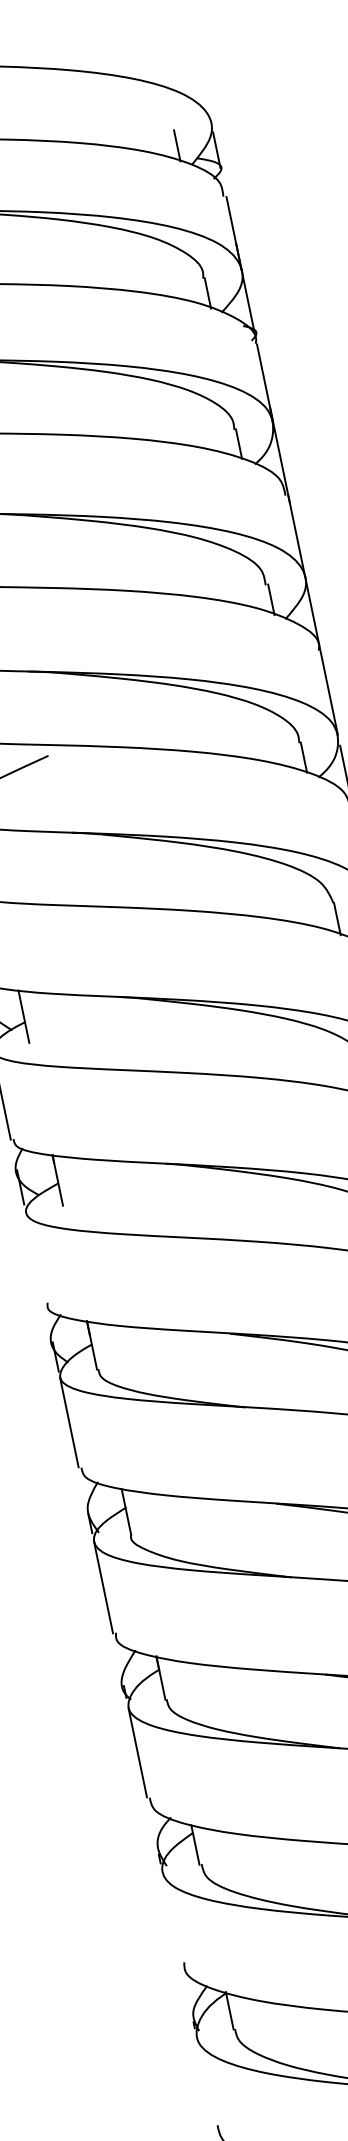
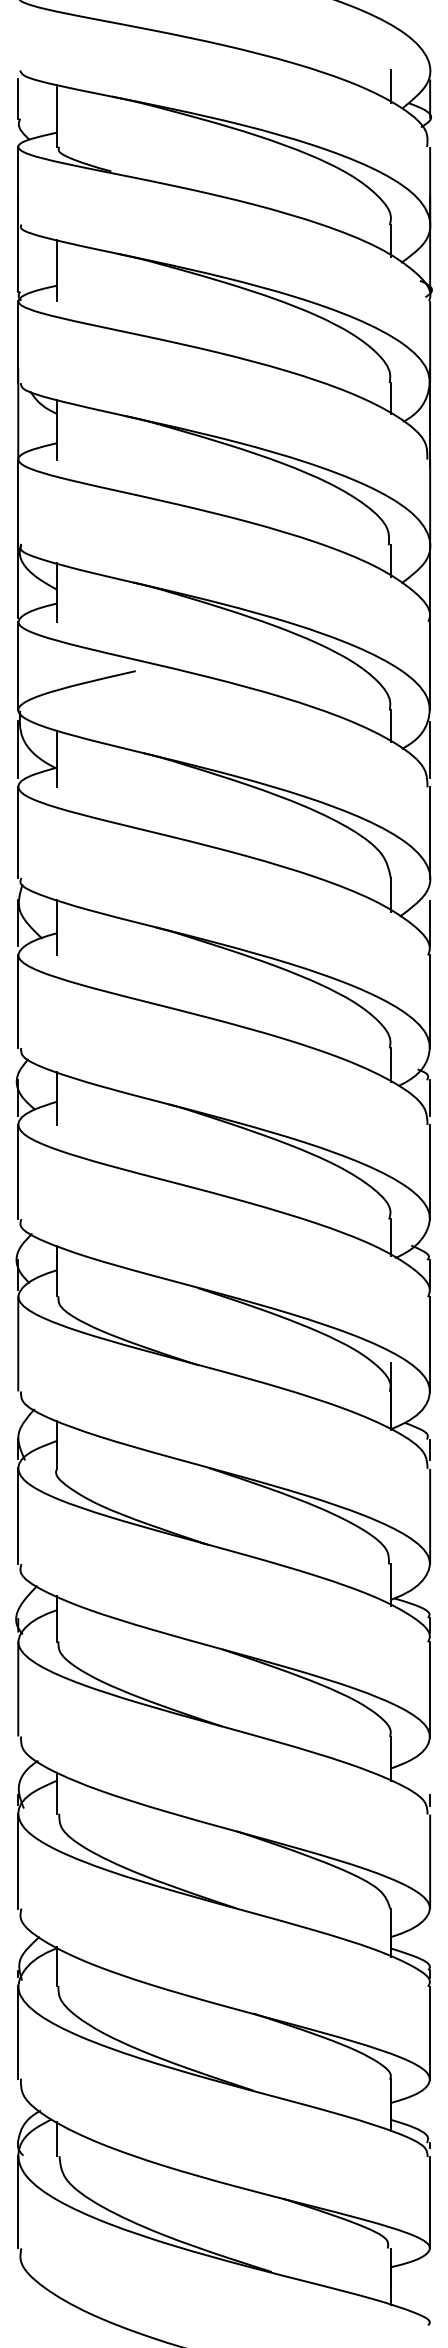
line: (35, 1257) -> (18, 1171), added
line: (171, 1916) -> (18, 1860), added
line: (205, 2080) -> (18, 2031), added

